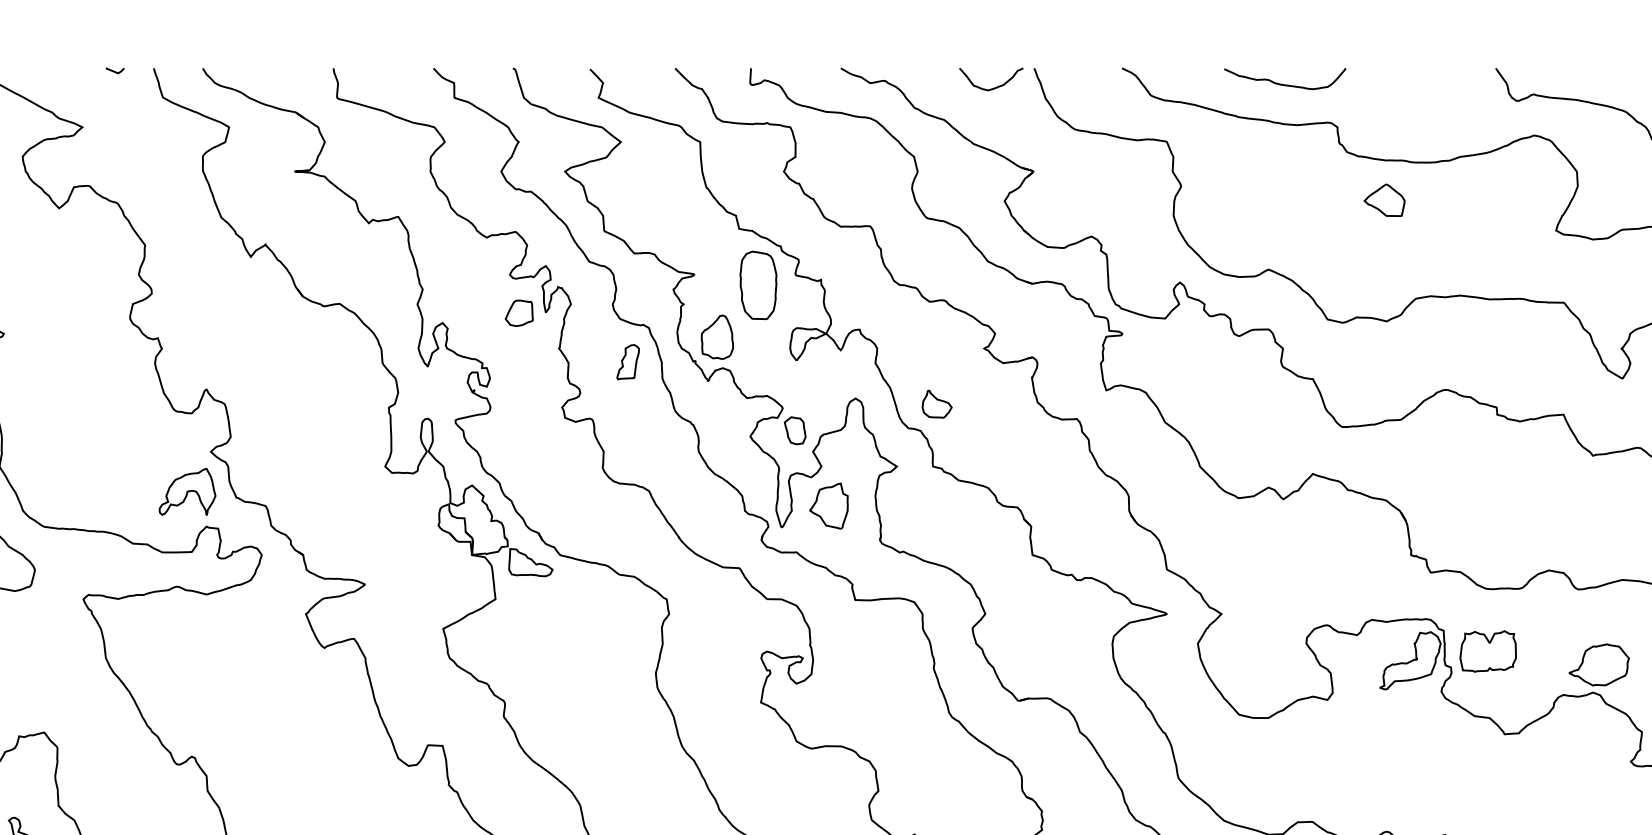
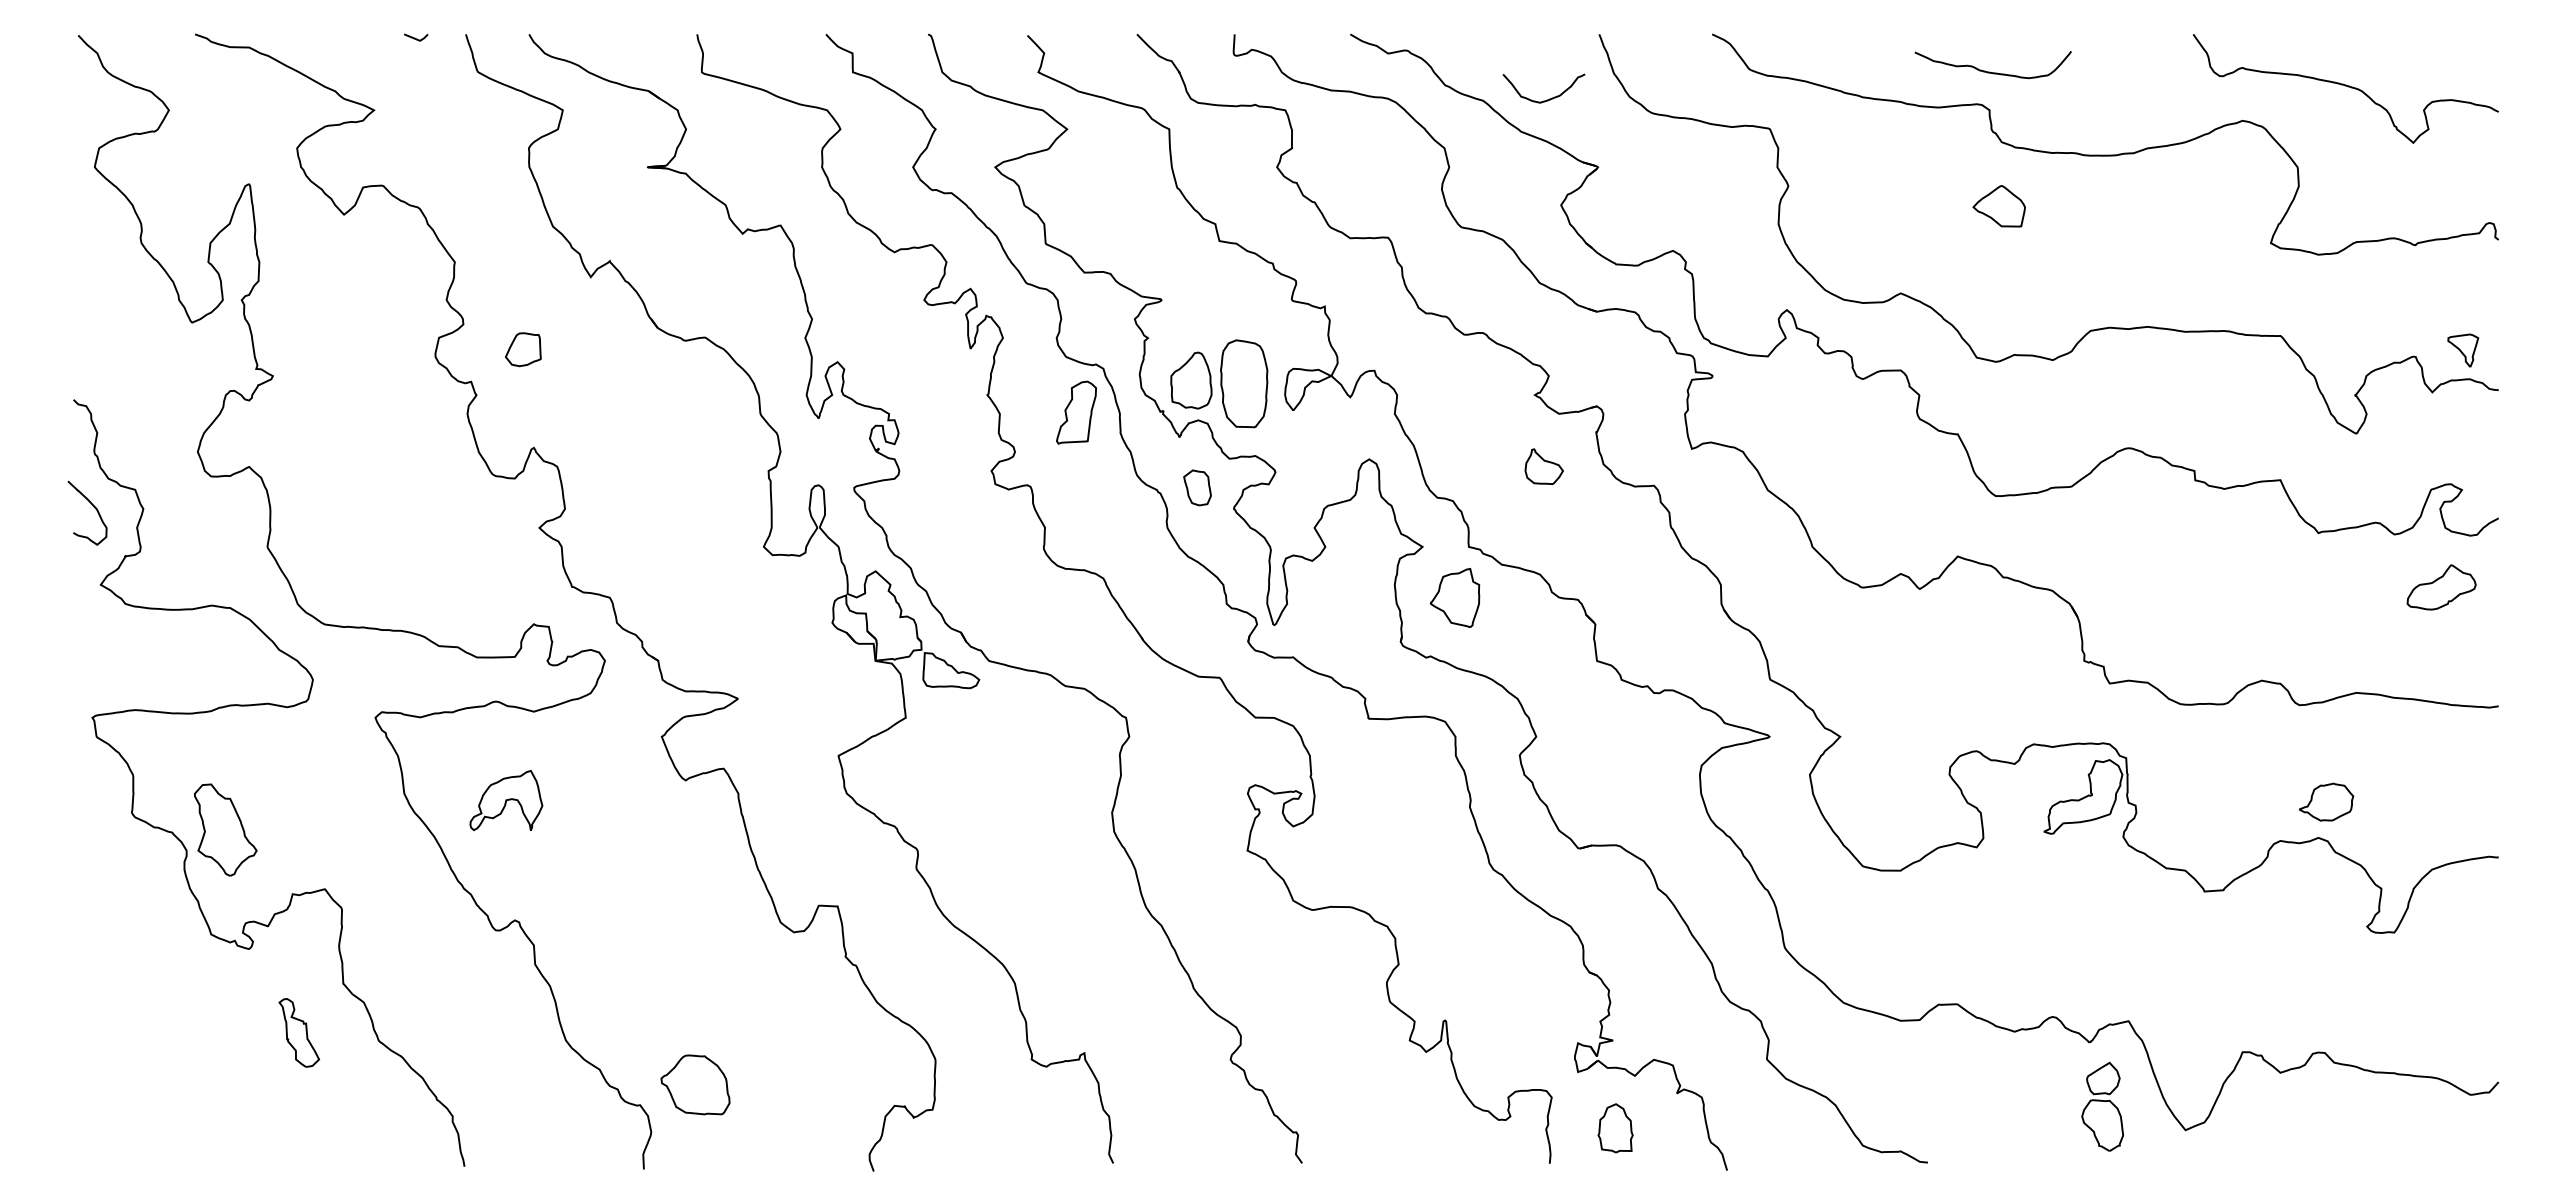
curve: (1283, 83) -> (1990, 71), moved
curve: (993, 87) -> (1546, 99), moved
part: (1384, 200) -> (1998, 206), moved
part: (758, 285) -> (1244, 383), moved
part: (519, 313) -> (523, 349), moved
part: (628, 362) -> (1076, 412), size x1.4
part: (936, 404) -> (1543, 466), moved
part: (795, 430) -> (1197, 487), moved
part: (187, 491) -> (506, 800), moved
part: (829, 505) -> (1455, 597), moved
part: (1488, 651) -> (2183, 784), removed
part: (1599, 664) -> (2326, 801), size x0.7

